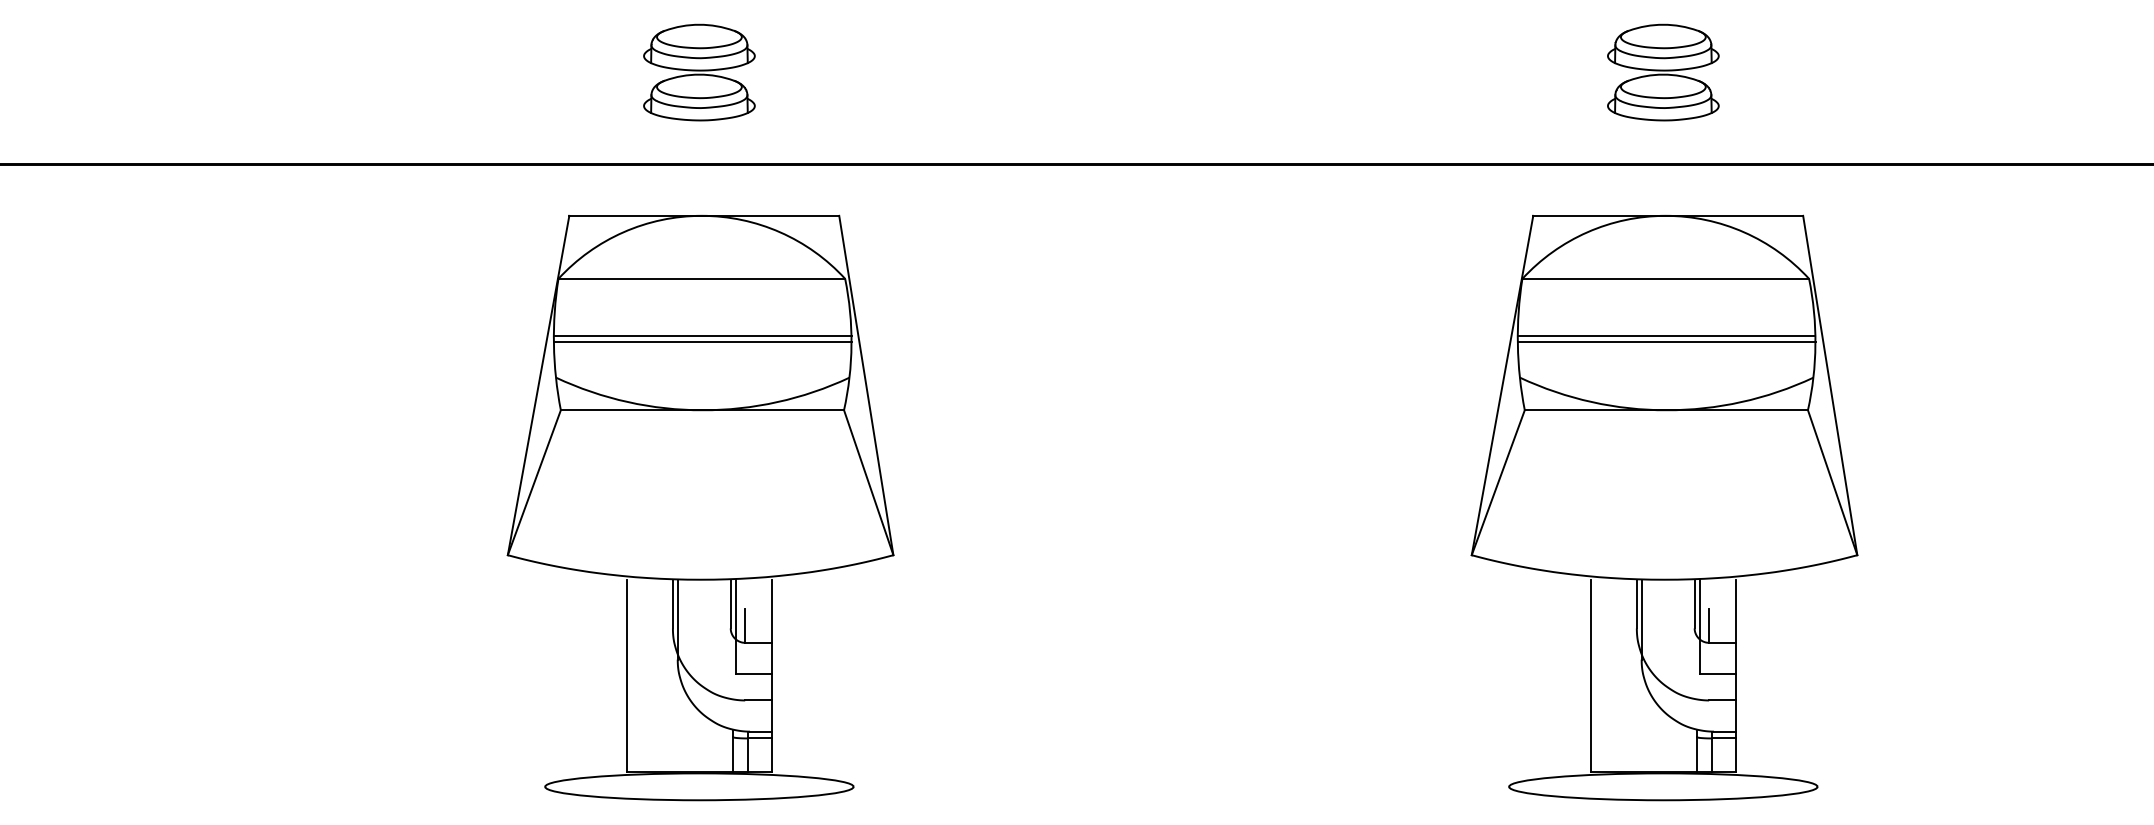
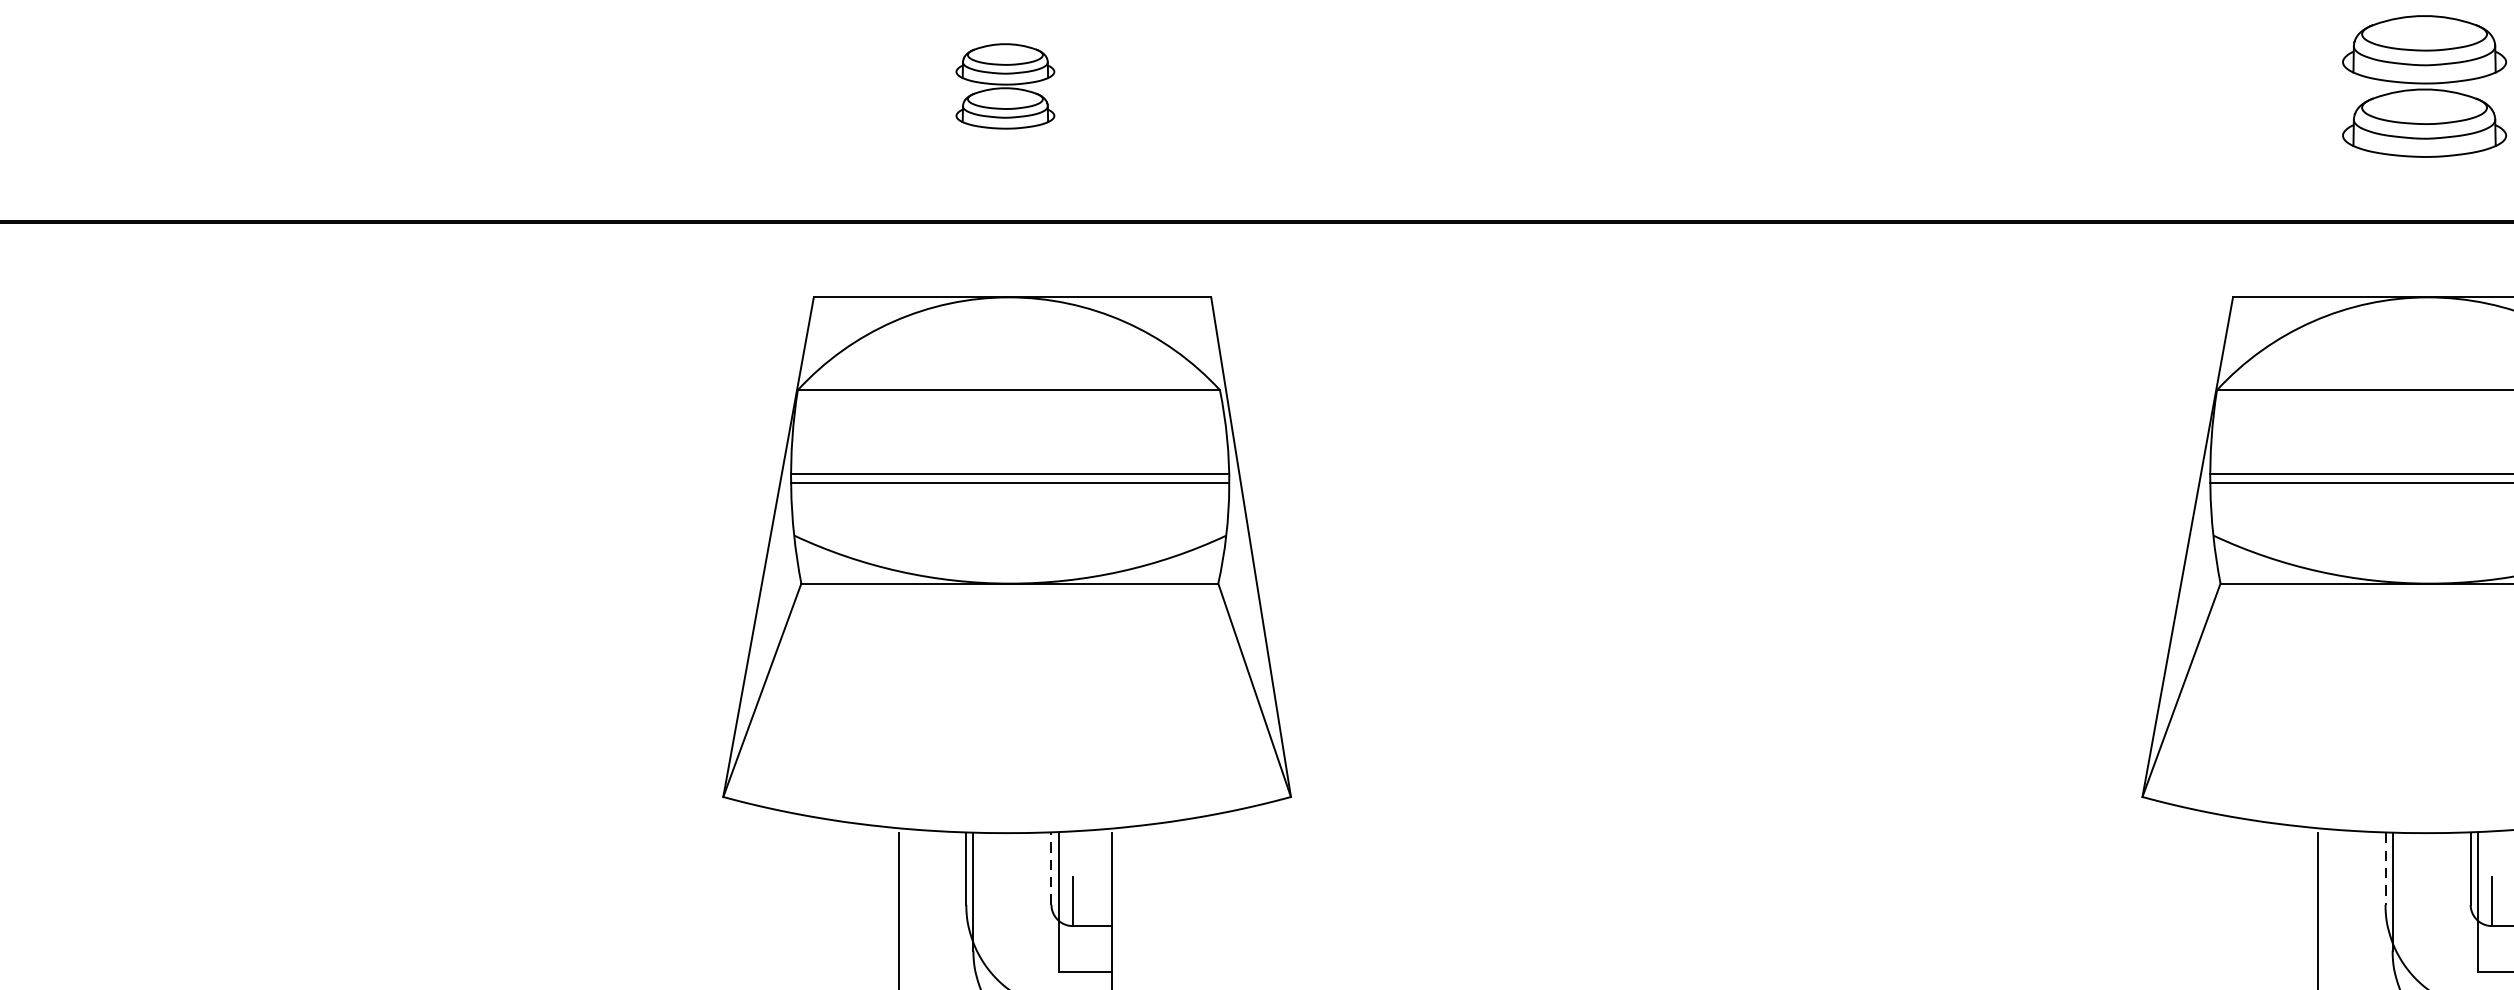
part: (699, 72) -> (1005, 86), size x0.6
line: (730, 603) -> (1051, 868), solid -> dashed
line: (1636, 604) -> (2385, 869), solid -> dashed

